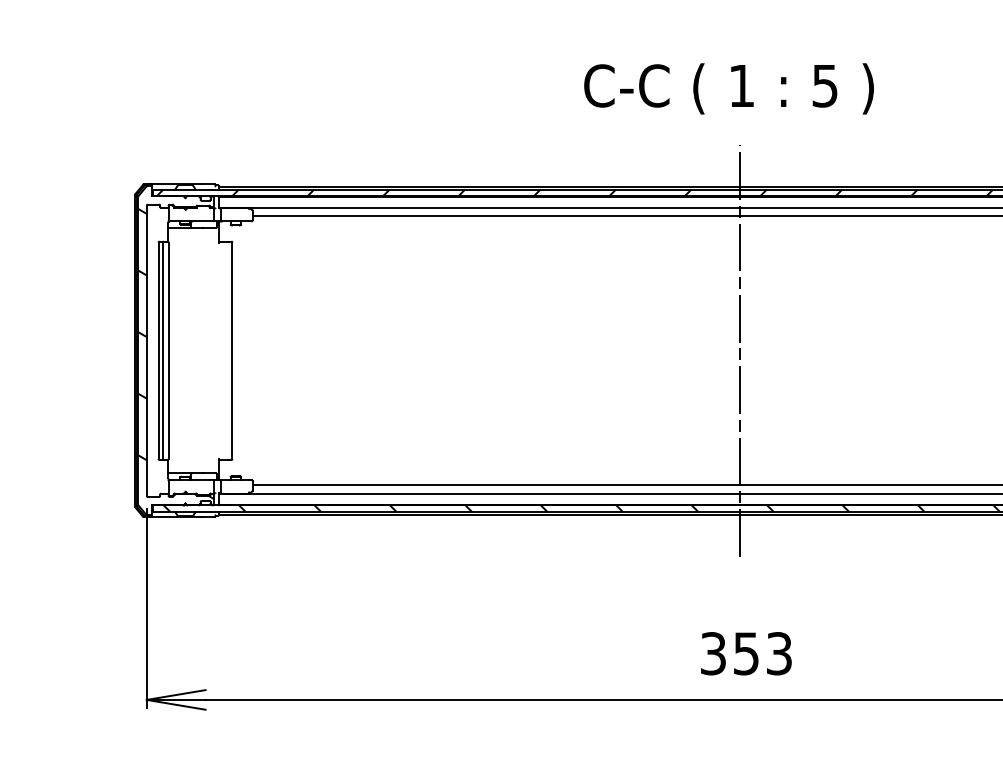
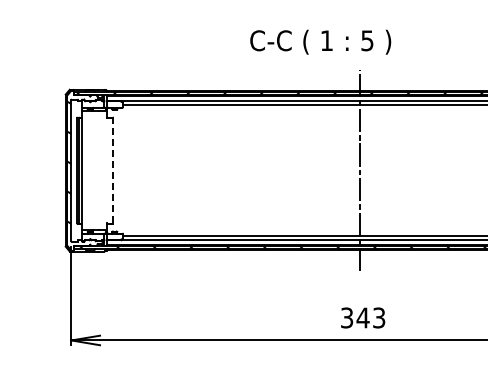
text: (728, 87) -> (320, 41), moved
line: (233, 350) -> (113, 170), solid -> dashed
text: (745, 652) -> (362, 317), 353 -> 343

